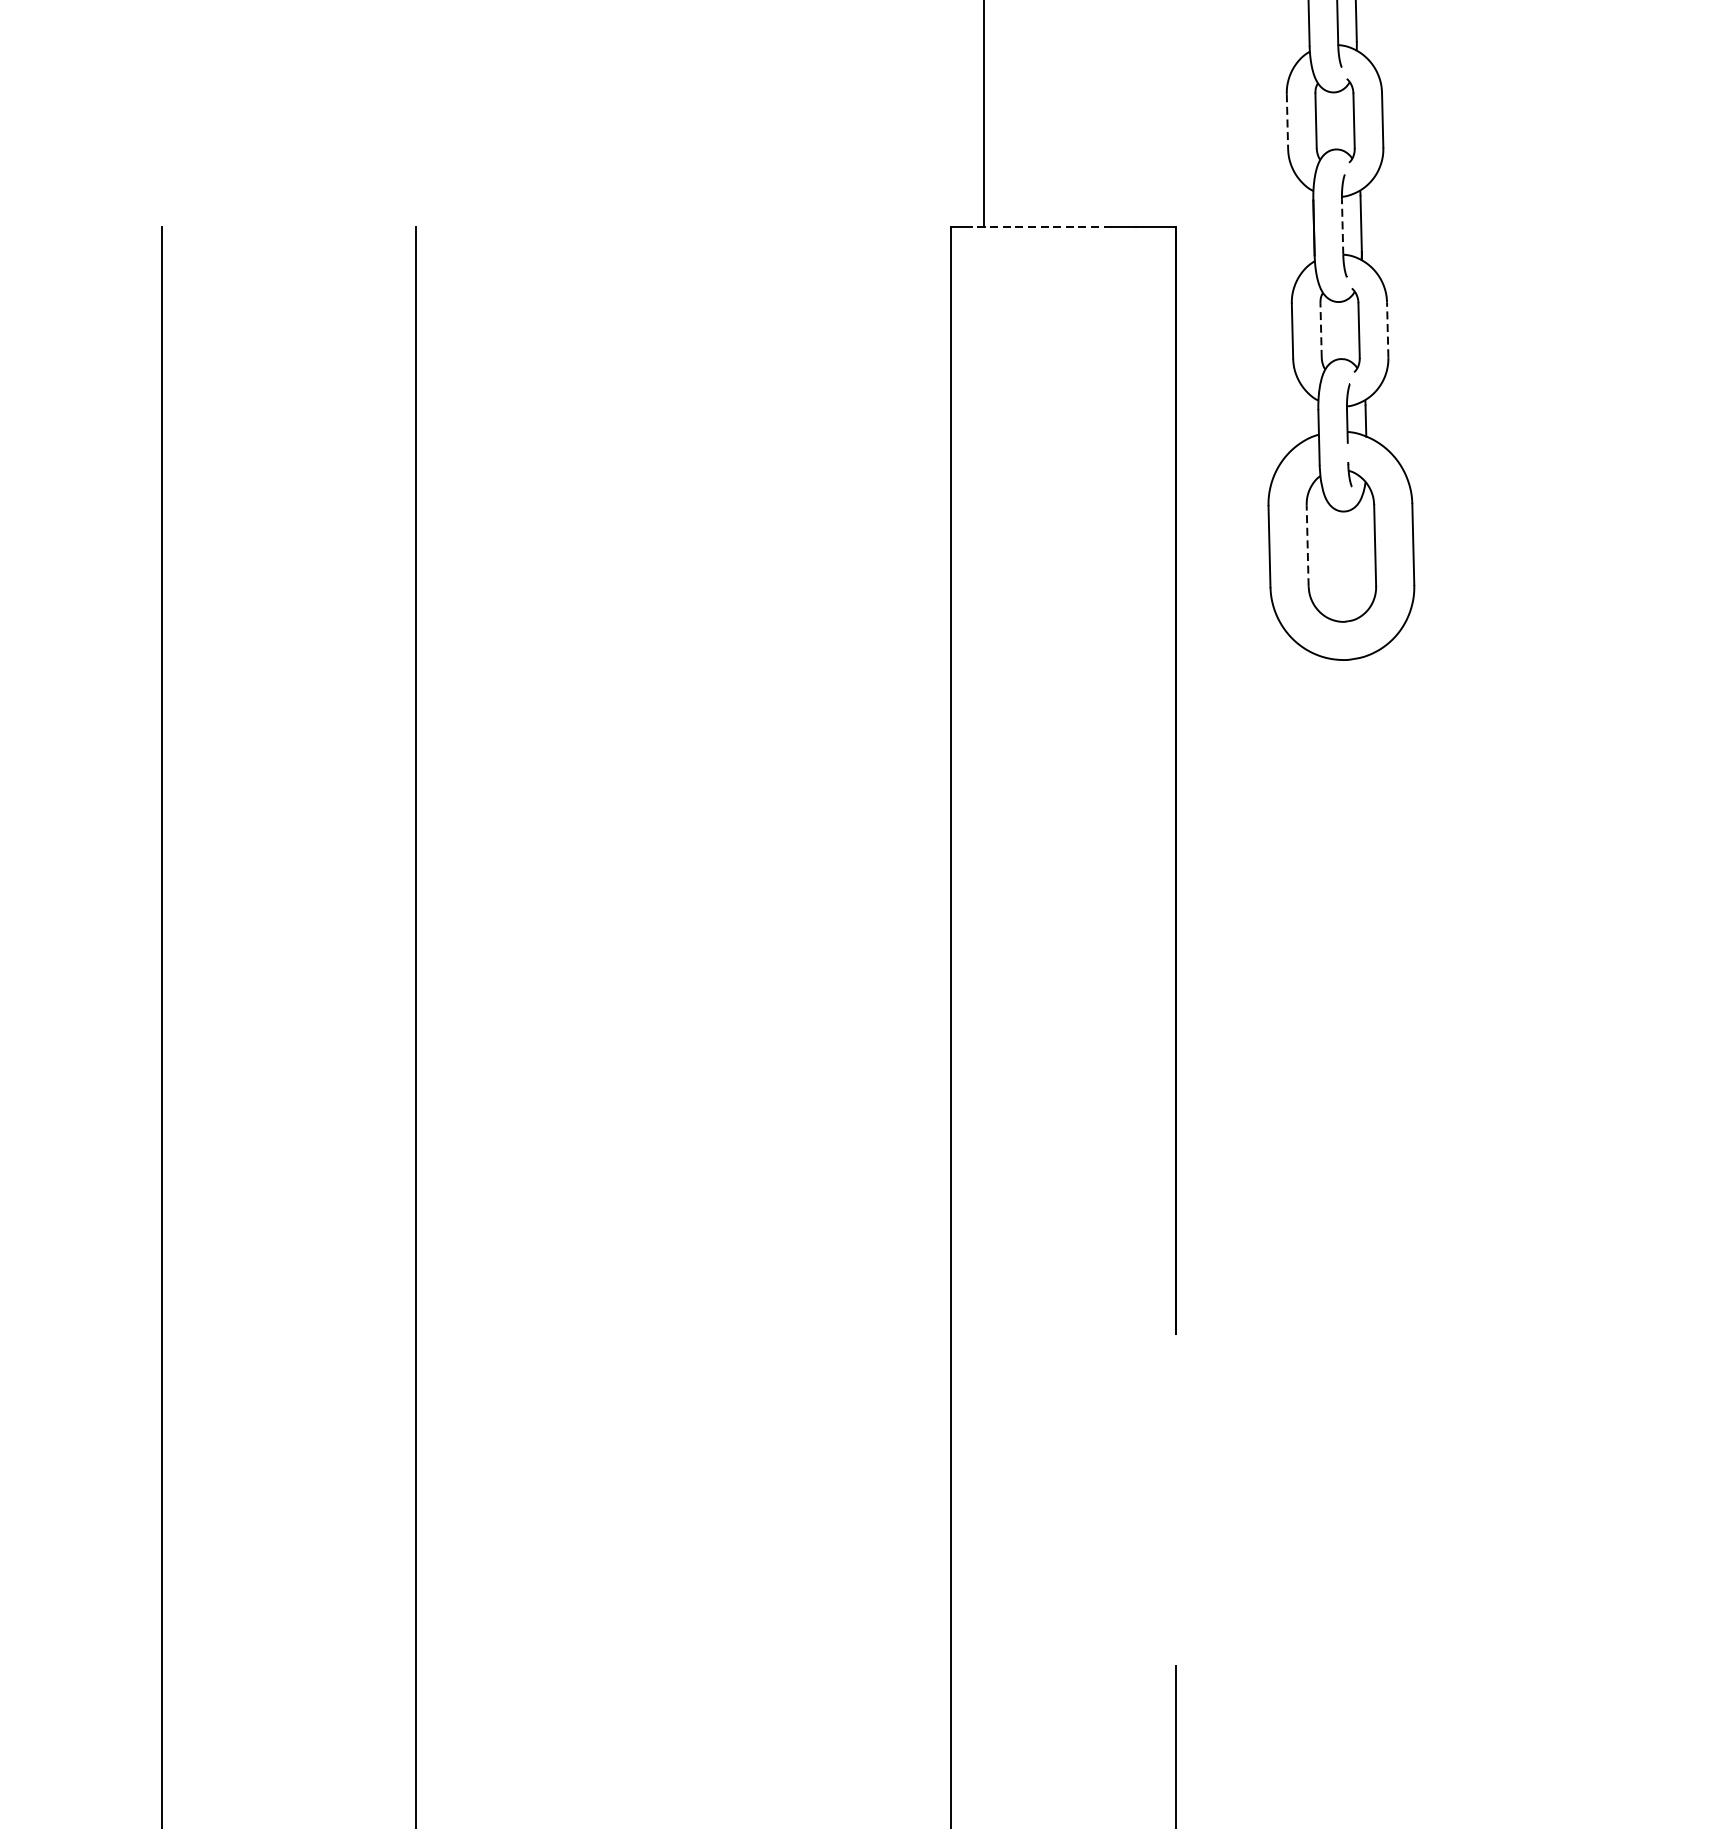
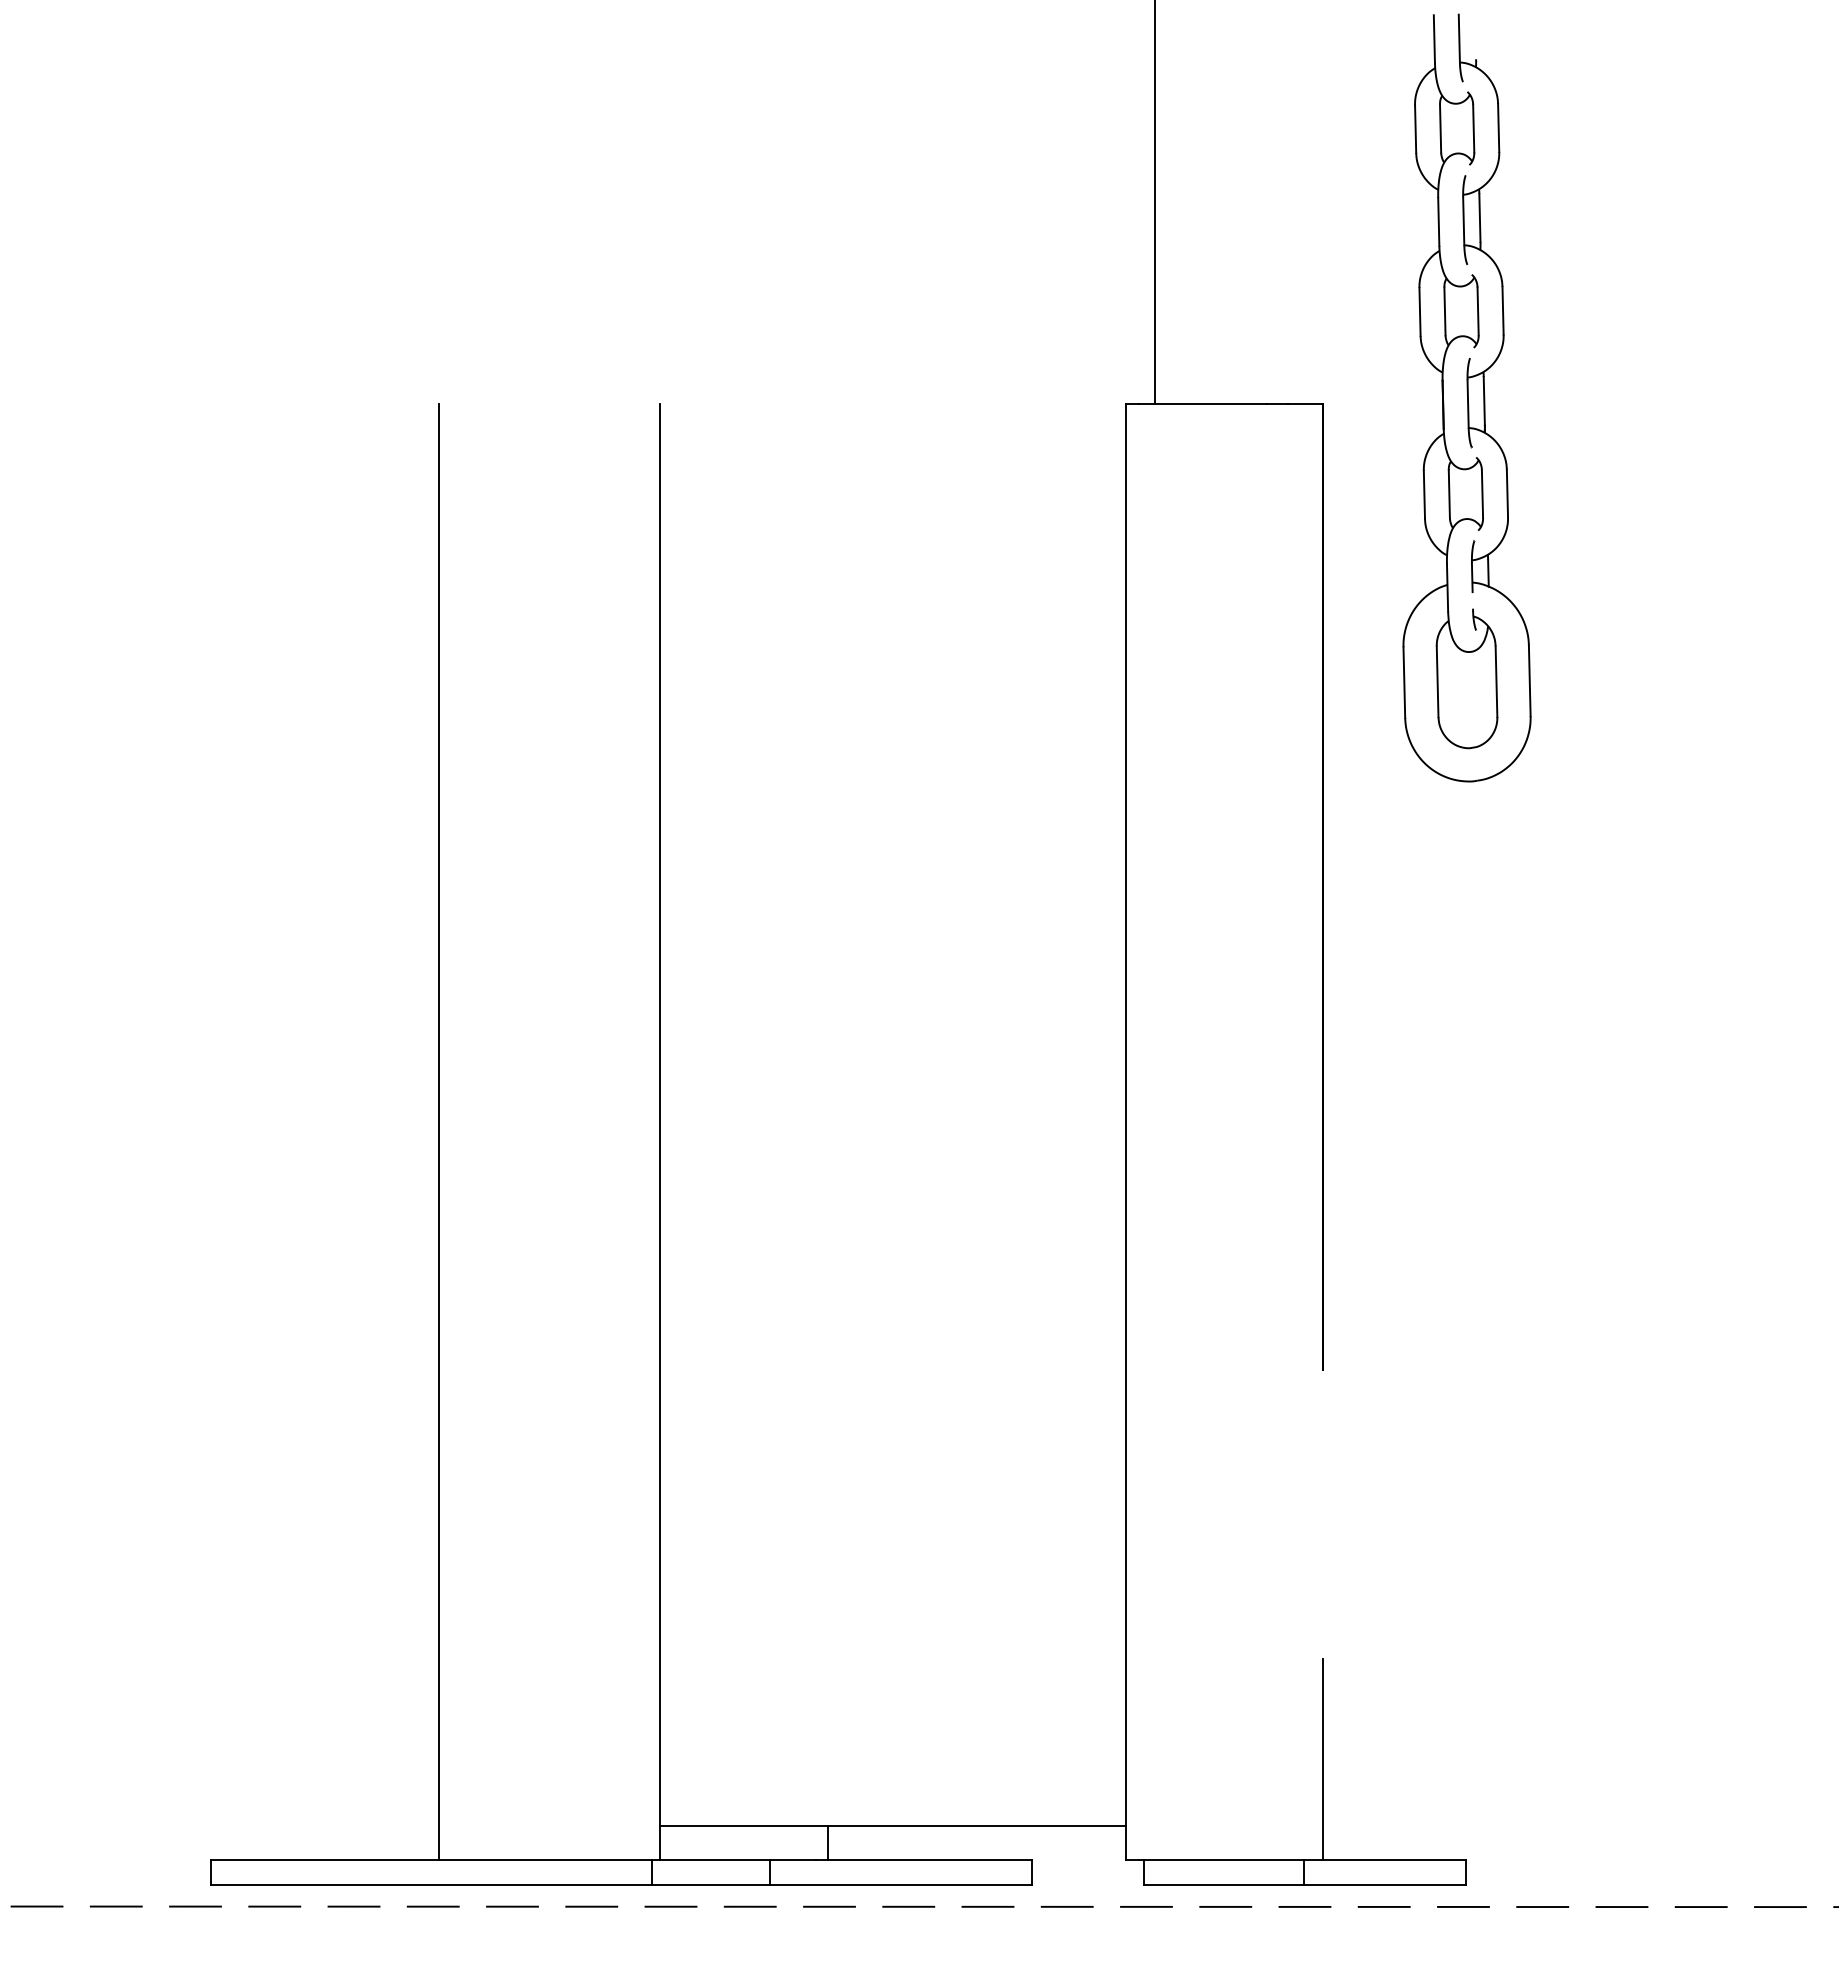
line: (1288, 121) -> (1420, 311), dashed -> solid
line: (1039, 226) -> (1203, 403), dashed -> solid
line: (1343, 227) -> (1468, 404), dashed -> solid
line: (1387, 329) -> (1507, 493), dashed -> solid
line: (1321, 330) -> (1449, 494), dashed -> solid
line: (1307, 545) -> (1437, 681), dashed -> solid

